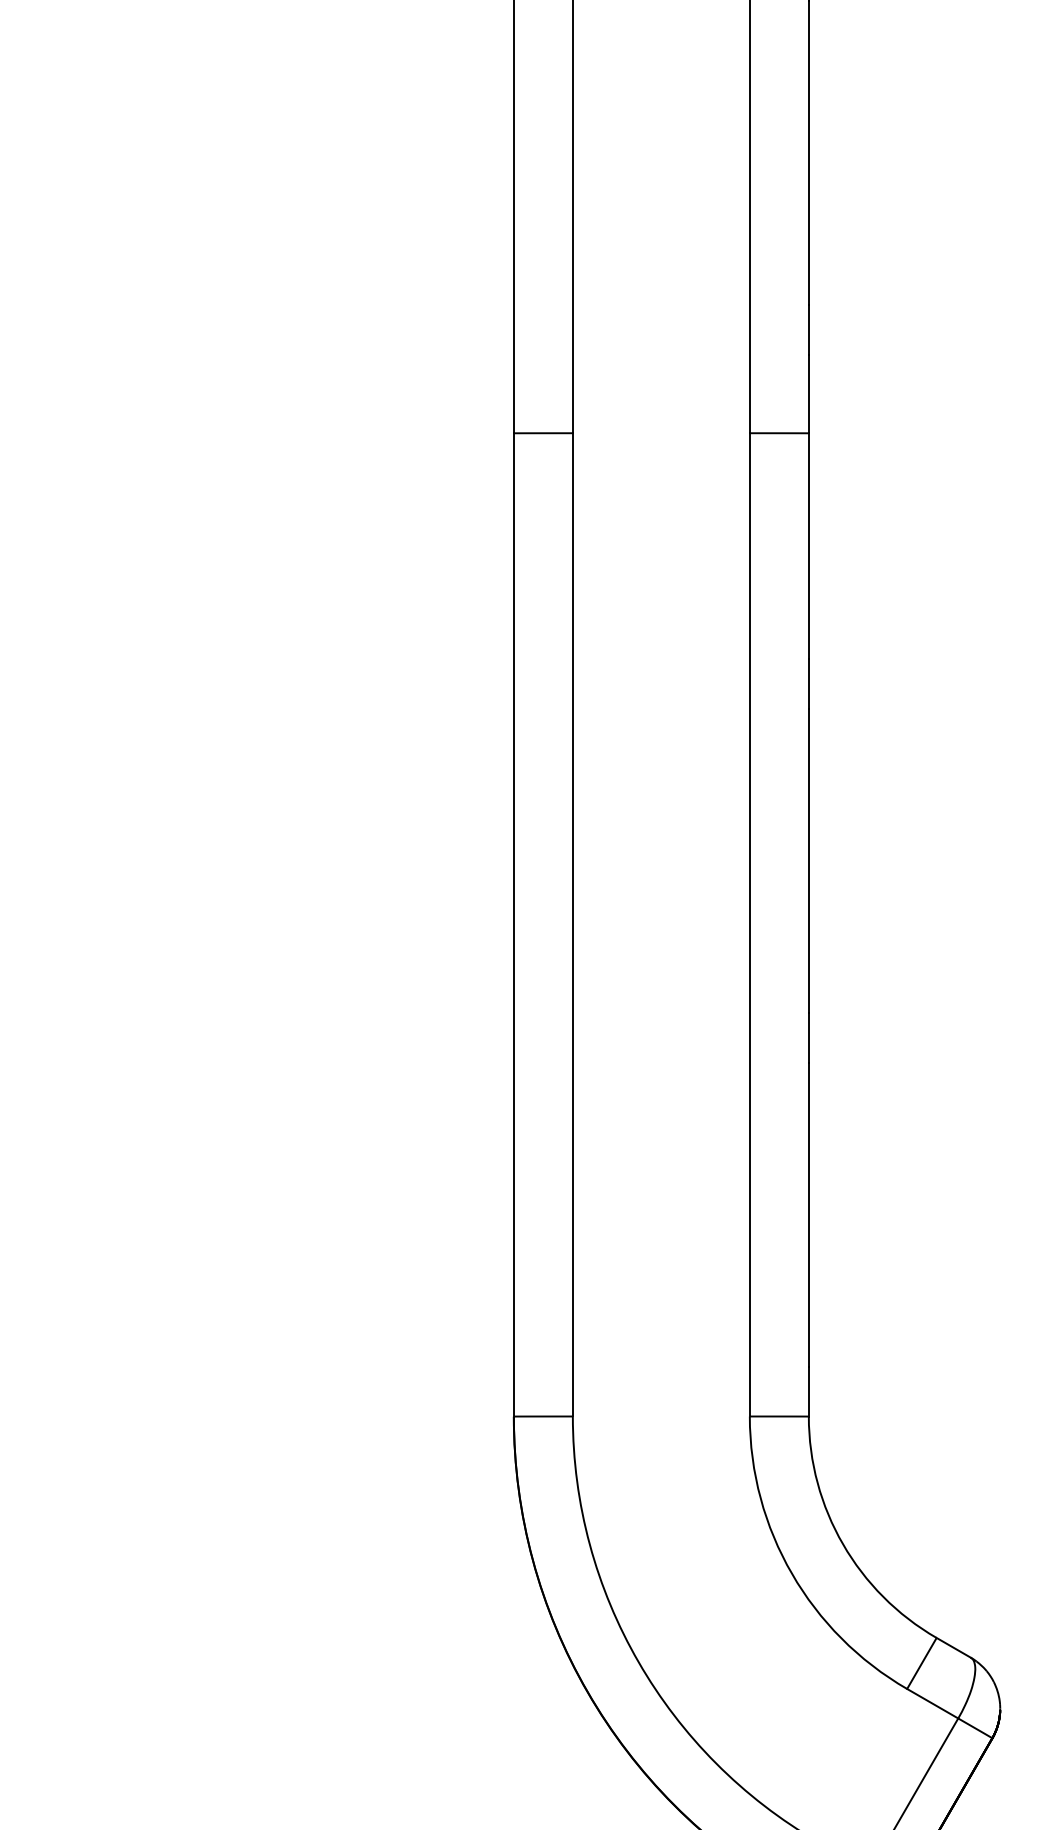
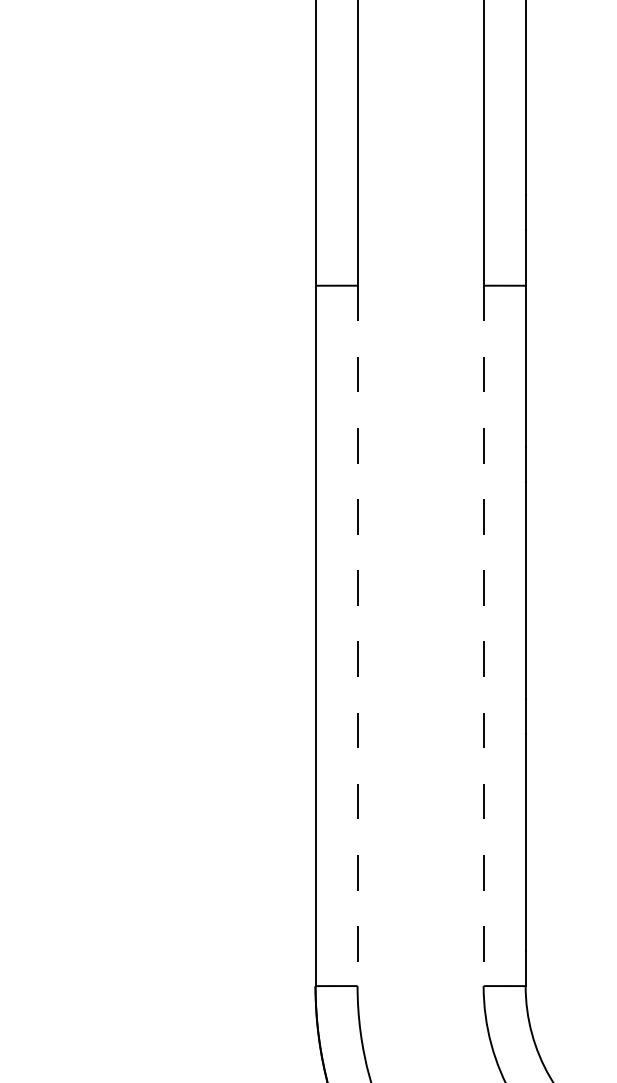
line: (572, 924) -> (357, 635), solid -> dashed
line: (749, 924) -> (483, 635), solid -> dashed

